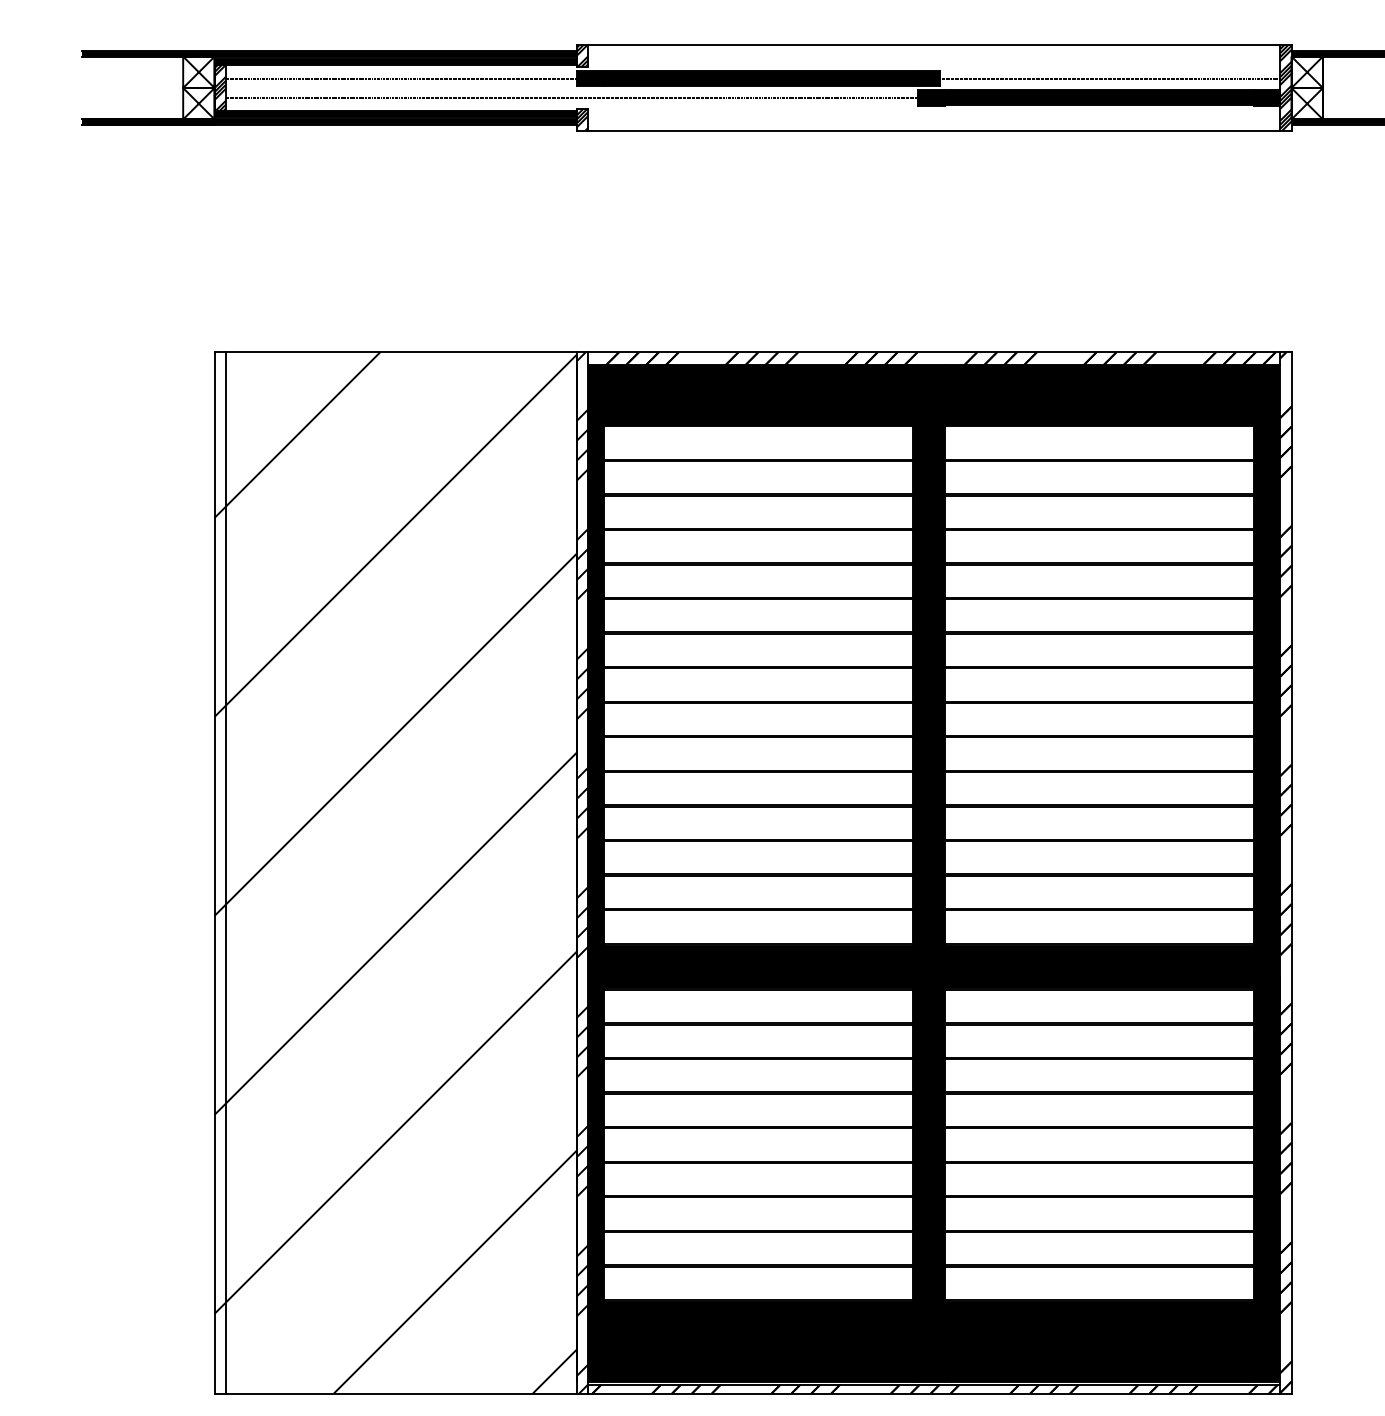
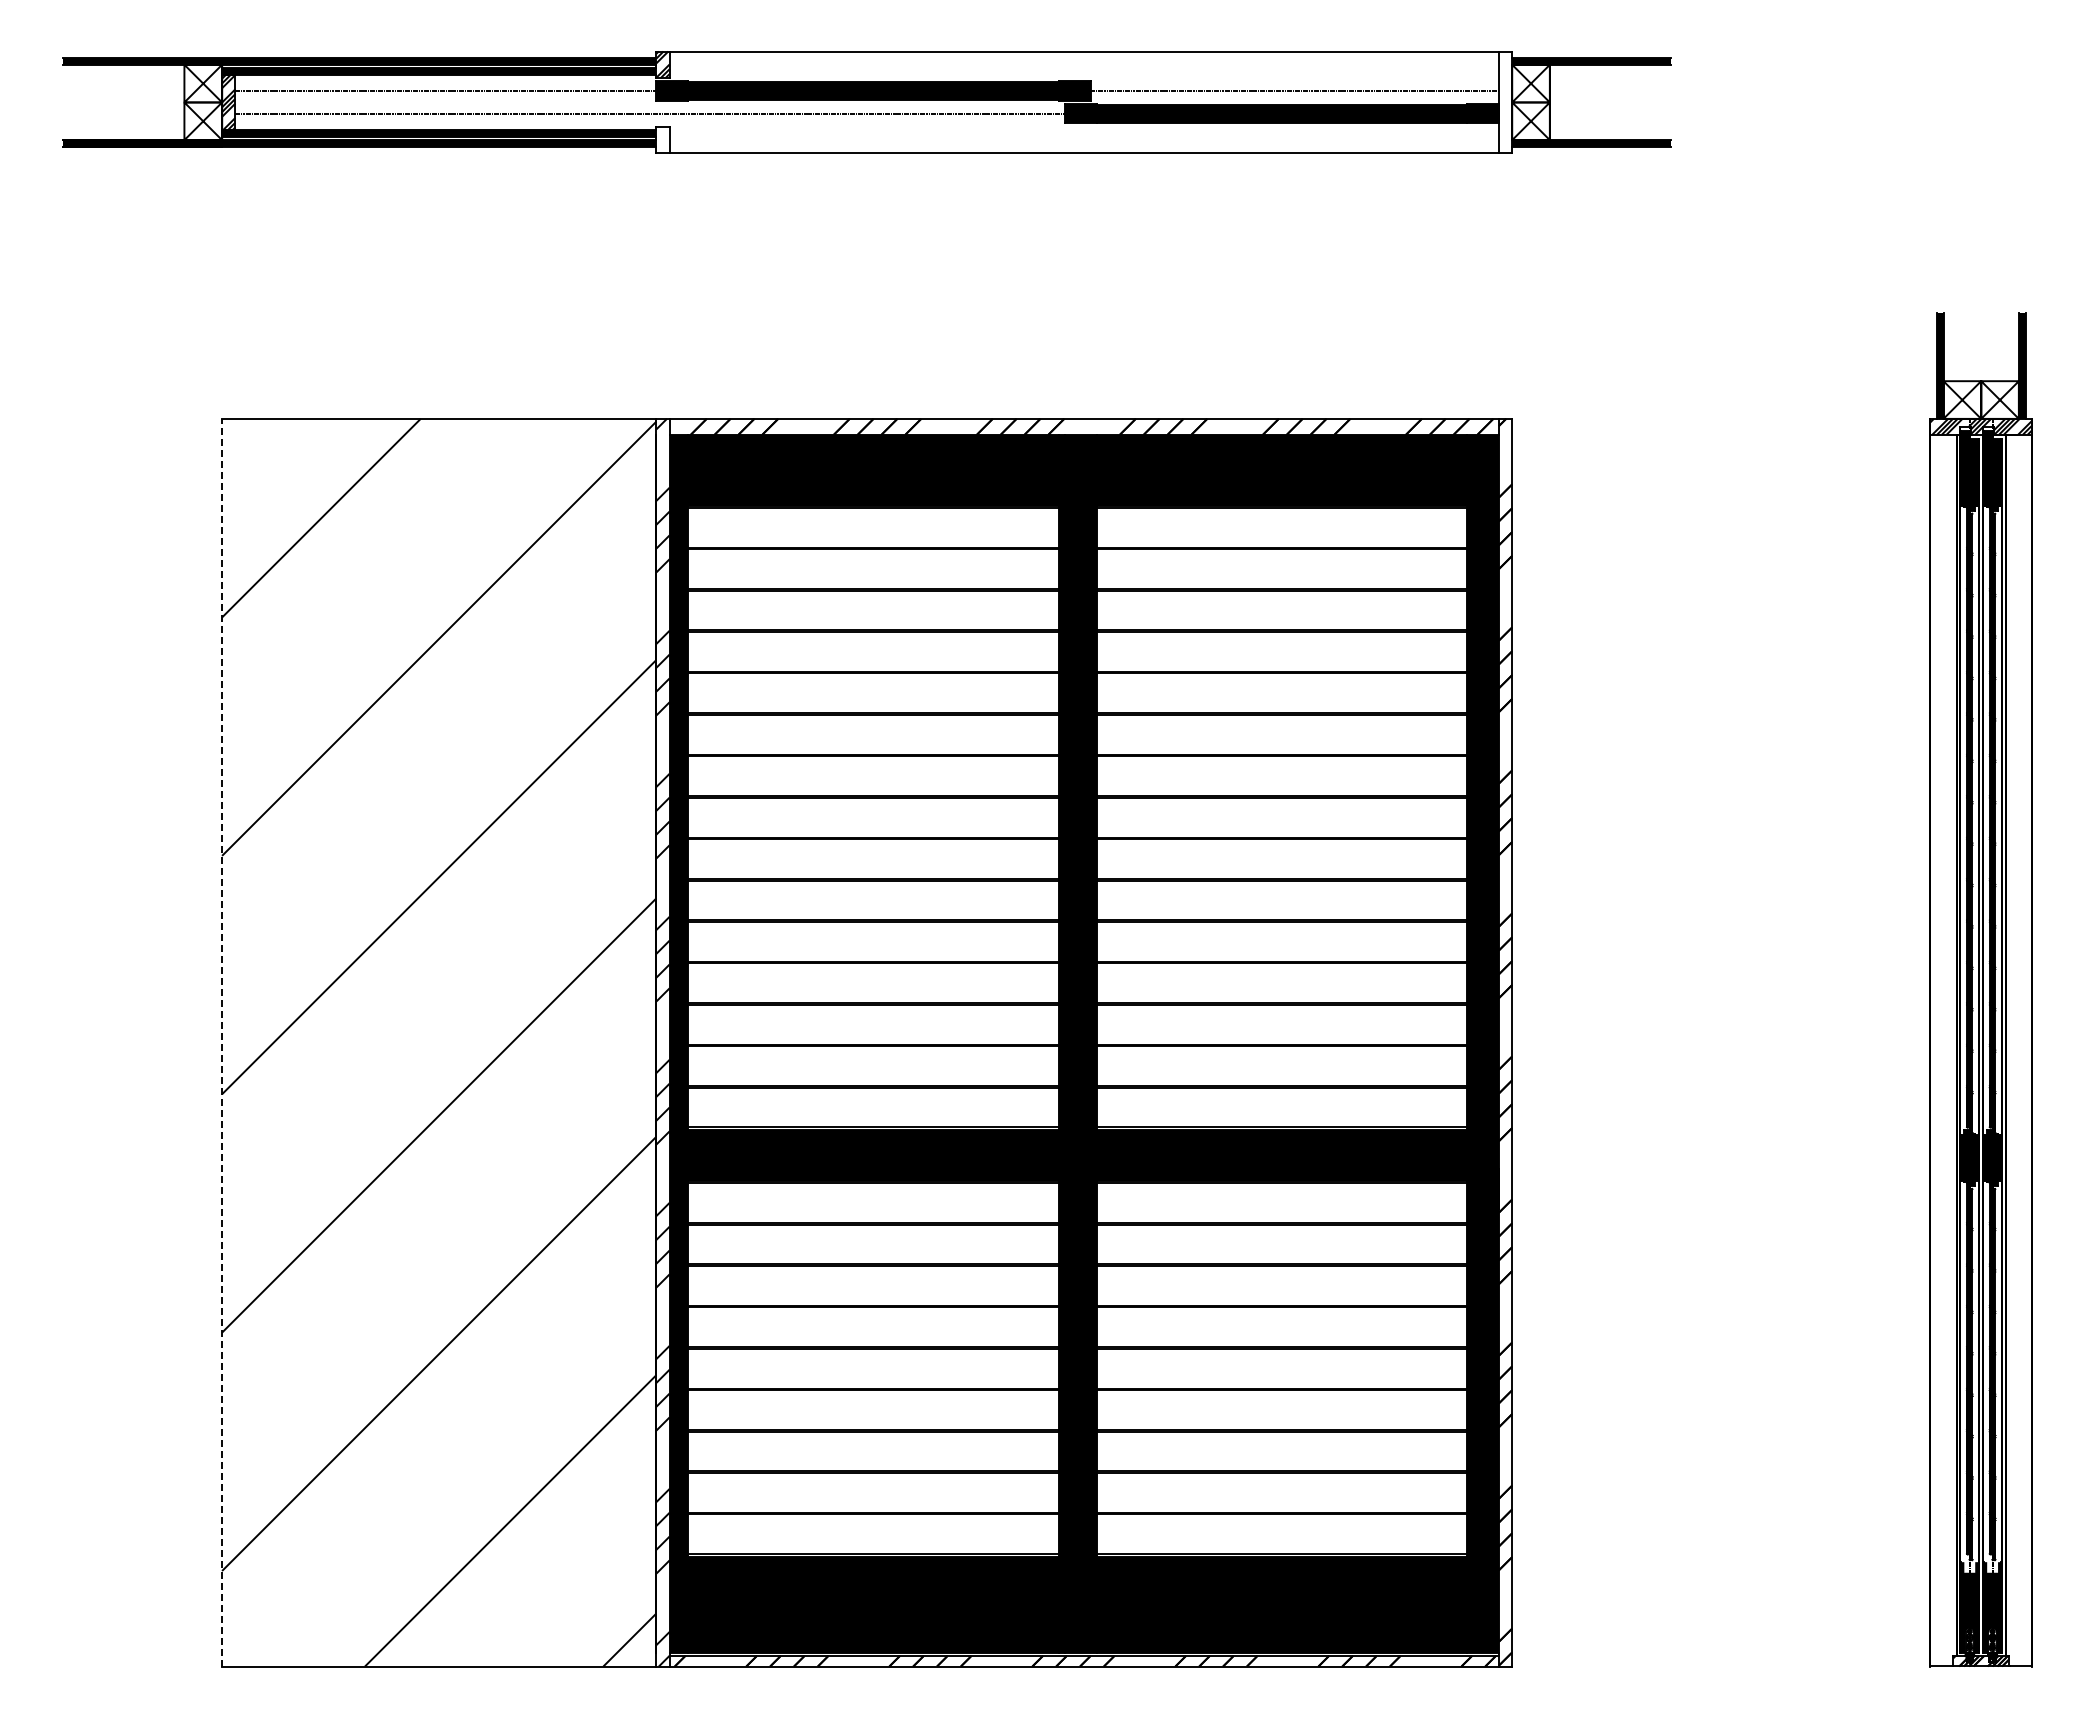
hatch: (1285, 88) -> (1505, 102), removed
hatch: (582, 119) -> (662, 140), removed
line: (214, 872) -> (222, 1042), solid -> dashed
line: (225, 872) -> (235, 1042), removed

